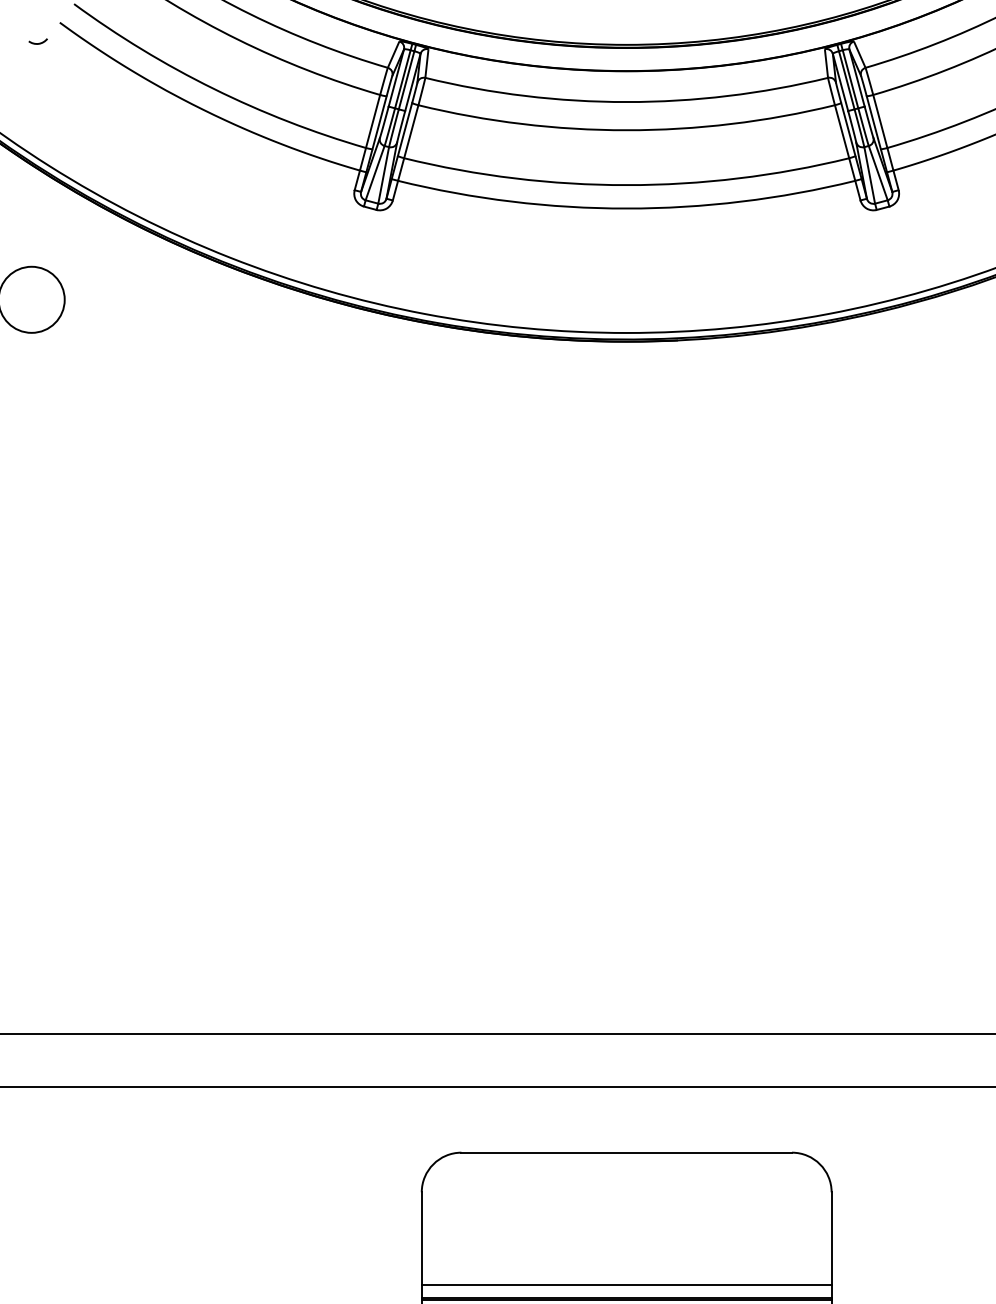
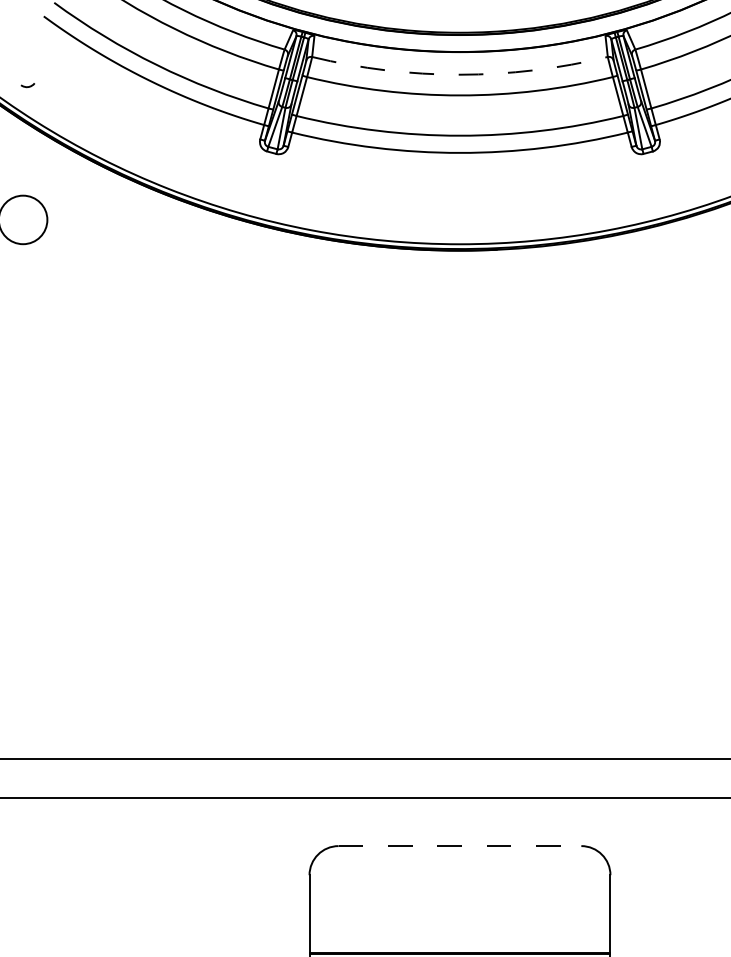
curve: (37, 43) -> (27, 86), moved
arc: (626, 102) -> (459, 75), solid -> dashed
line: (627, 1152) -> (460, 845), solid -> dashed
line: (626, 1284) -> (459, 942), removed

